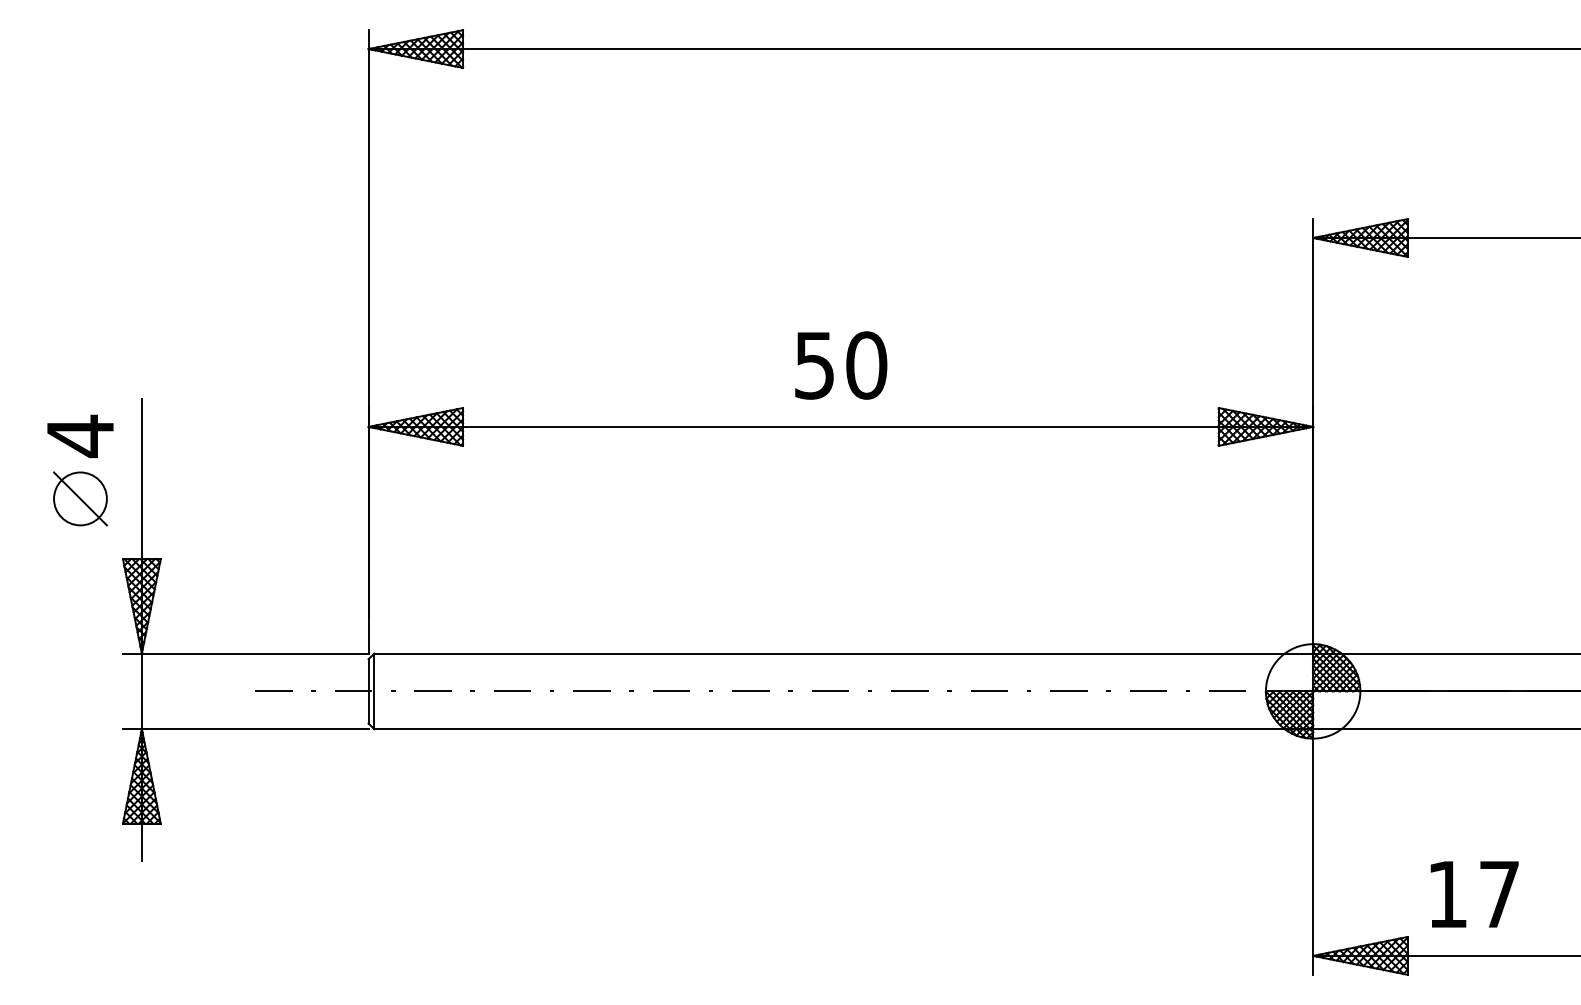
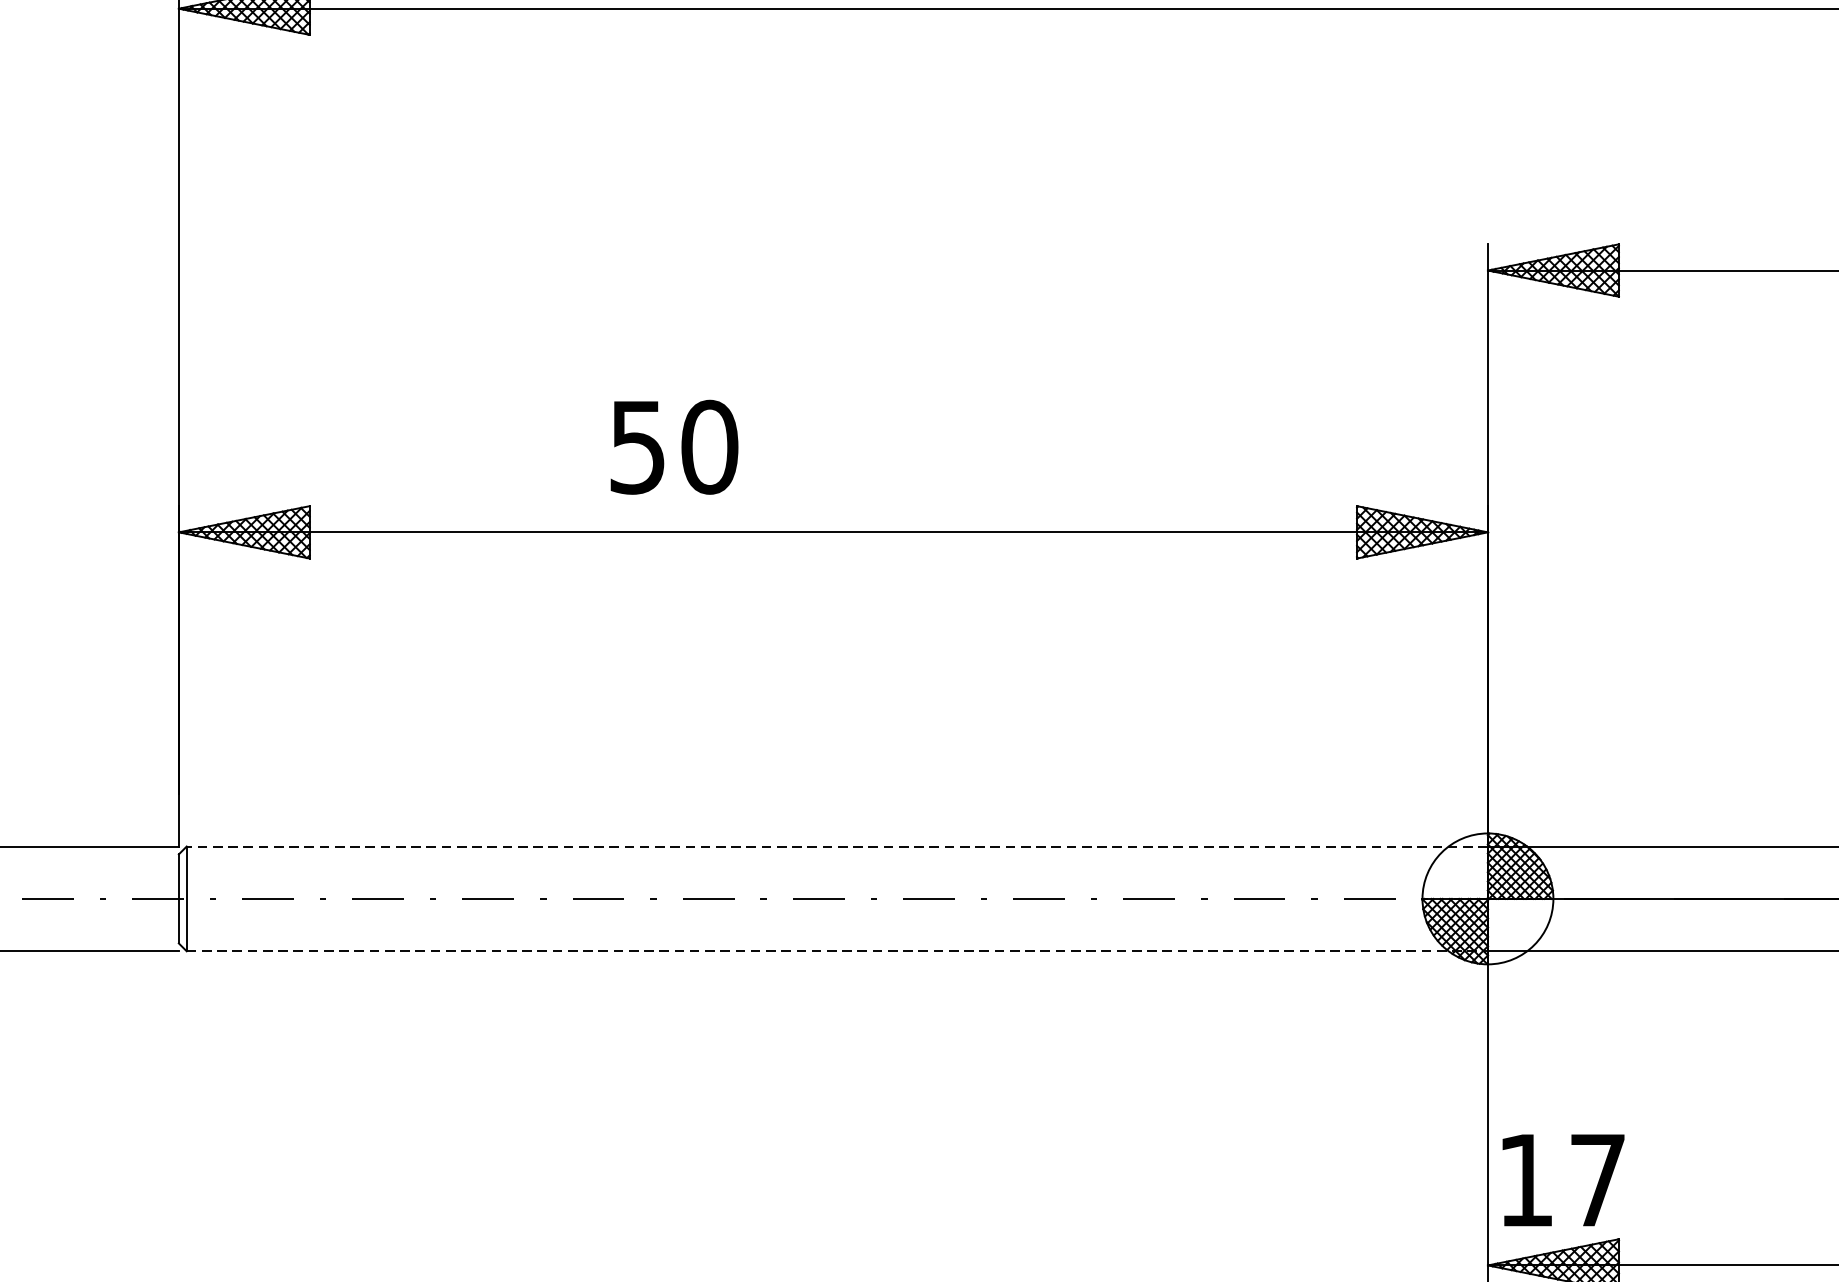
text: (841, 365) -> (674, 447), moved
line: (843, 653) -> (837, 846), solid -> dashed
line: (844, 729) -> (838, 951), solid -> dashed
text: (1474, 894) -> (1563, 1180), moved

